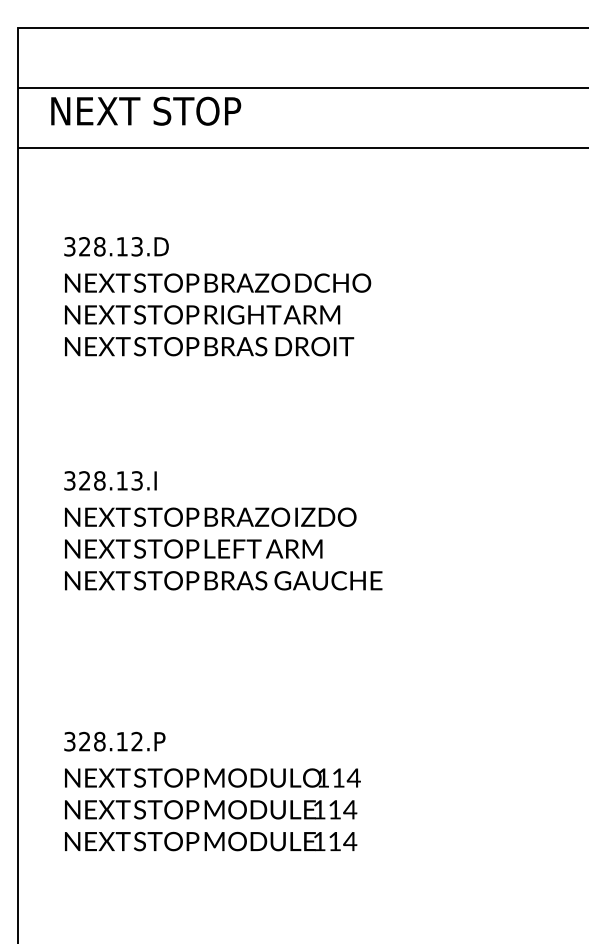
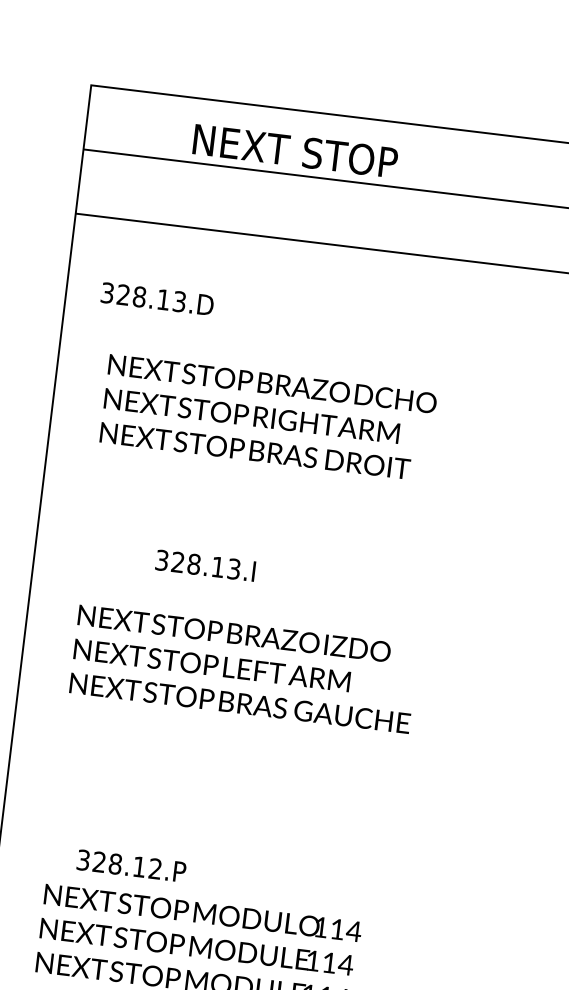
text: (146, 110) -> (295, 150), moved
text: (116, 246) -> (157, 298), moved
text: (110, 480) -> (205, 565), moved
text: (114, 741) -> (131, 865), moved

